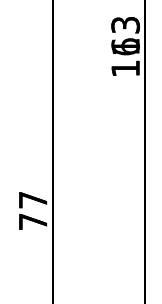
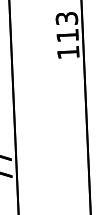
text: (125, 46) -> (67, 35), 163 -> 113

